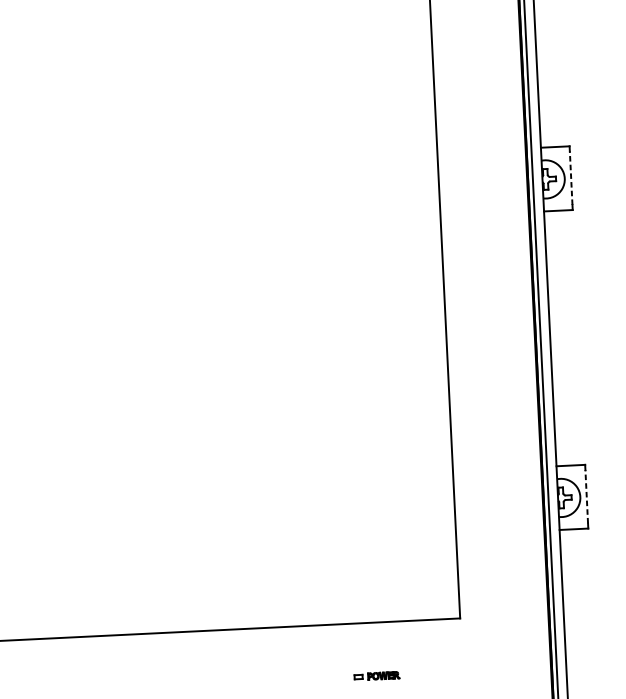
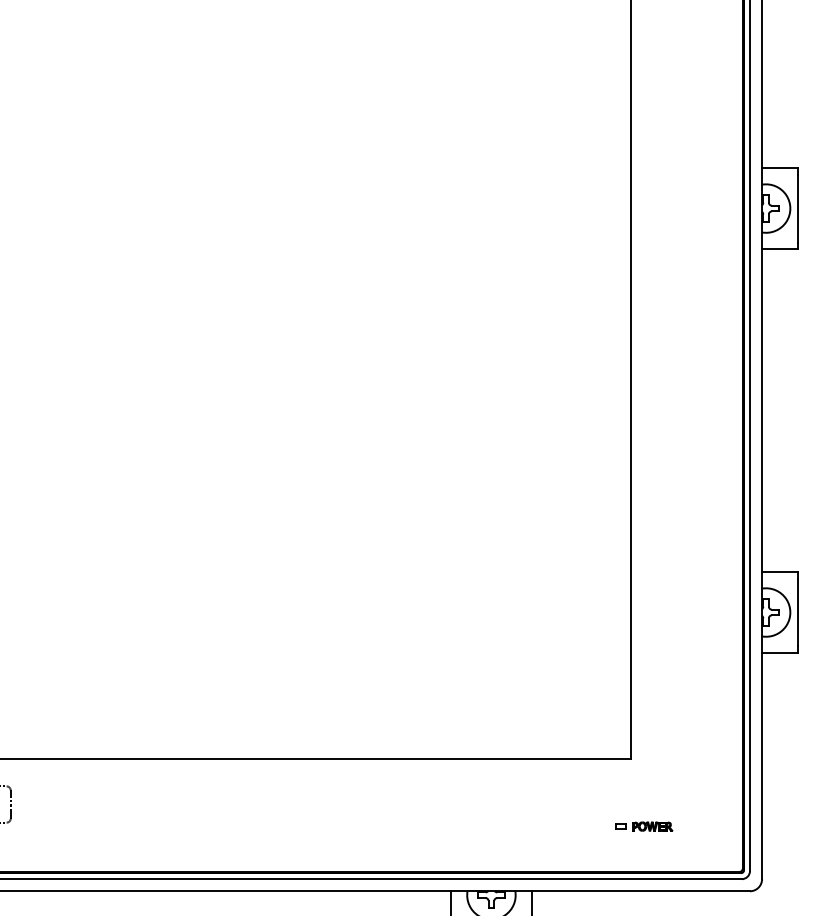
line: (571, 178) -> (798, 208), dashed -> solid
line: (586, 496) -> (798, 612), dashed -> solid
part: (377, 676) -> (644, 826), moved

